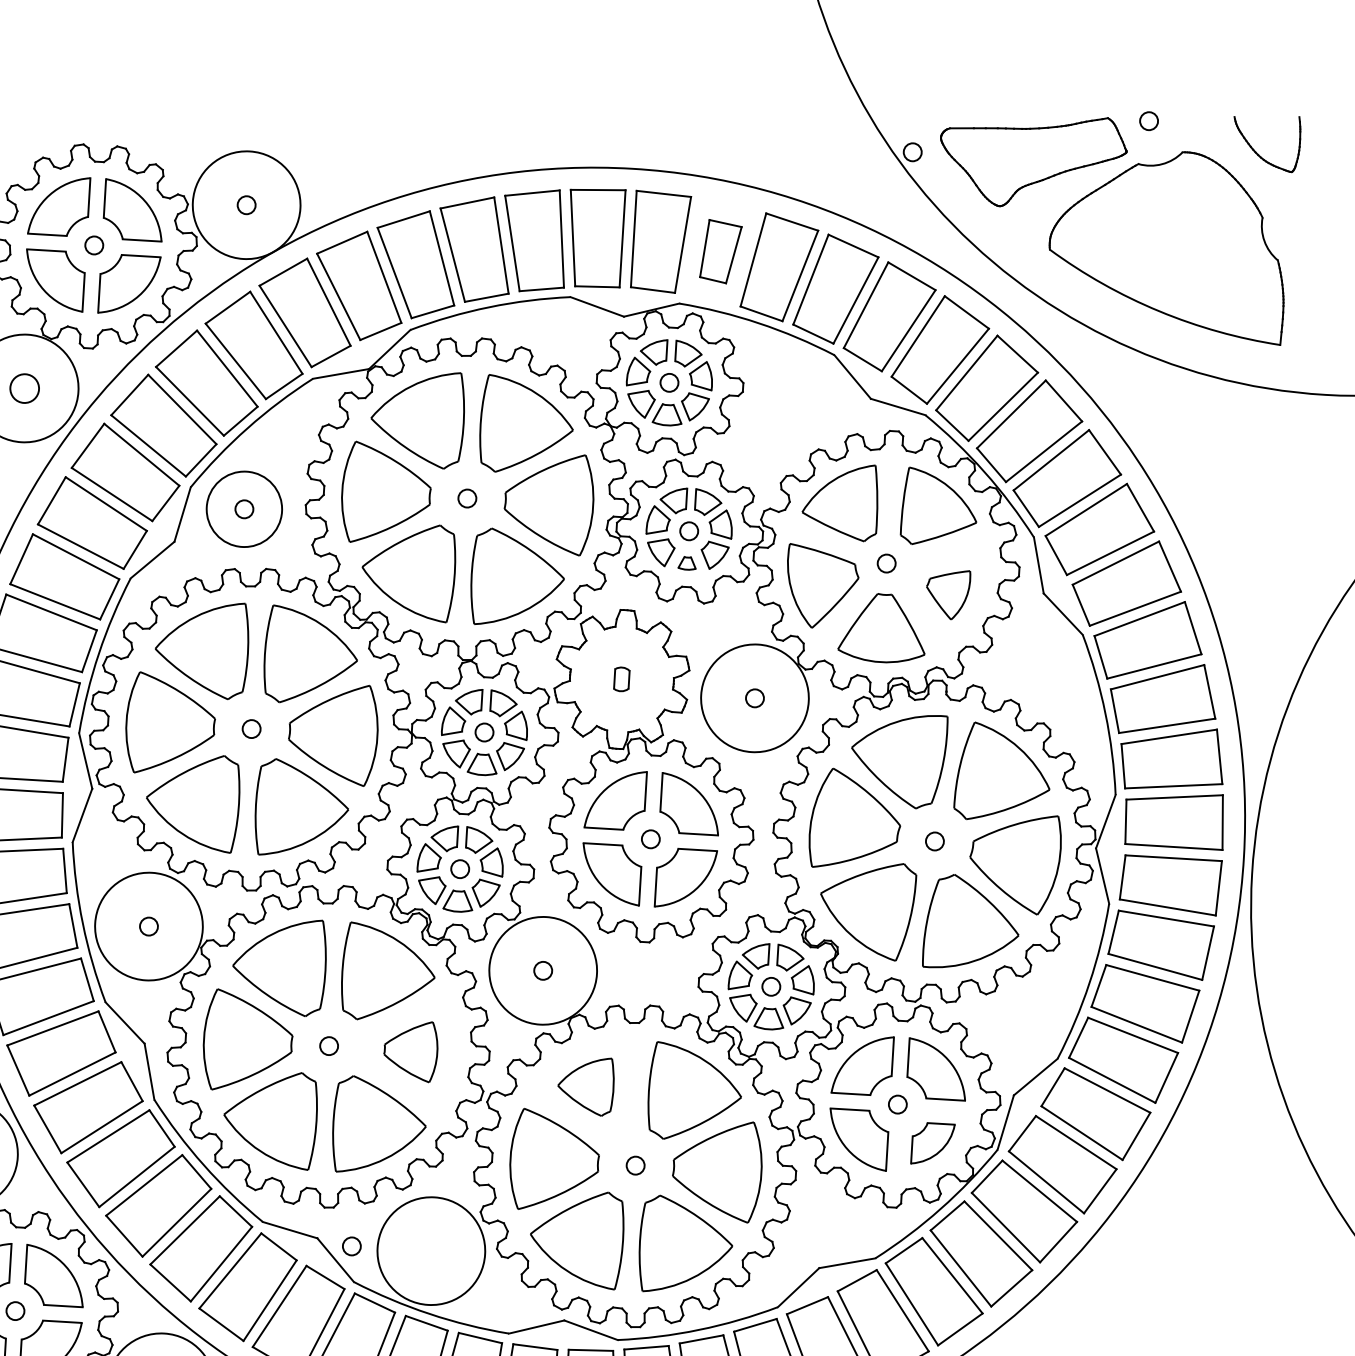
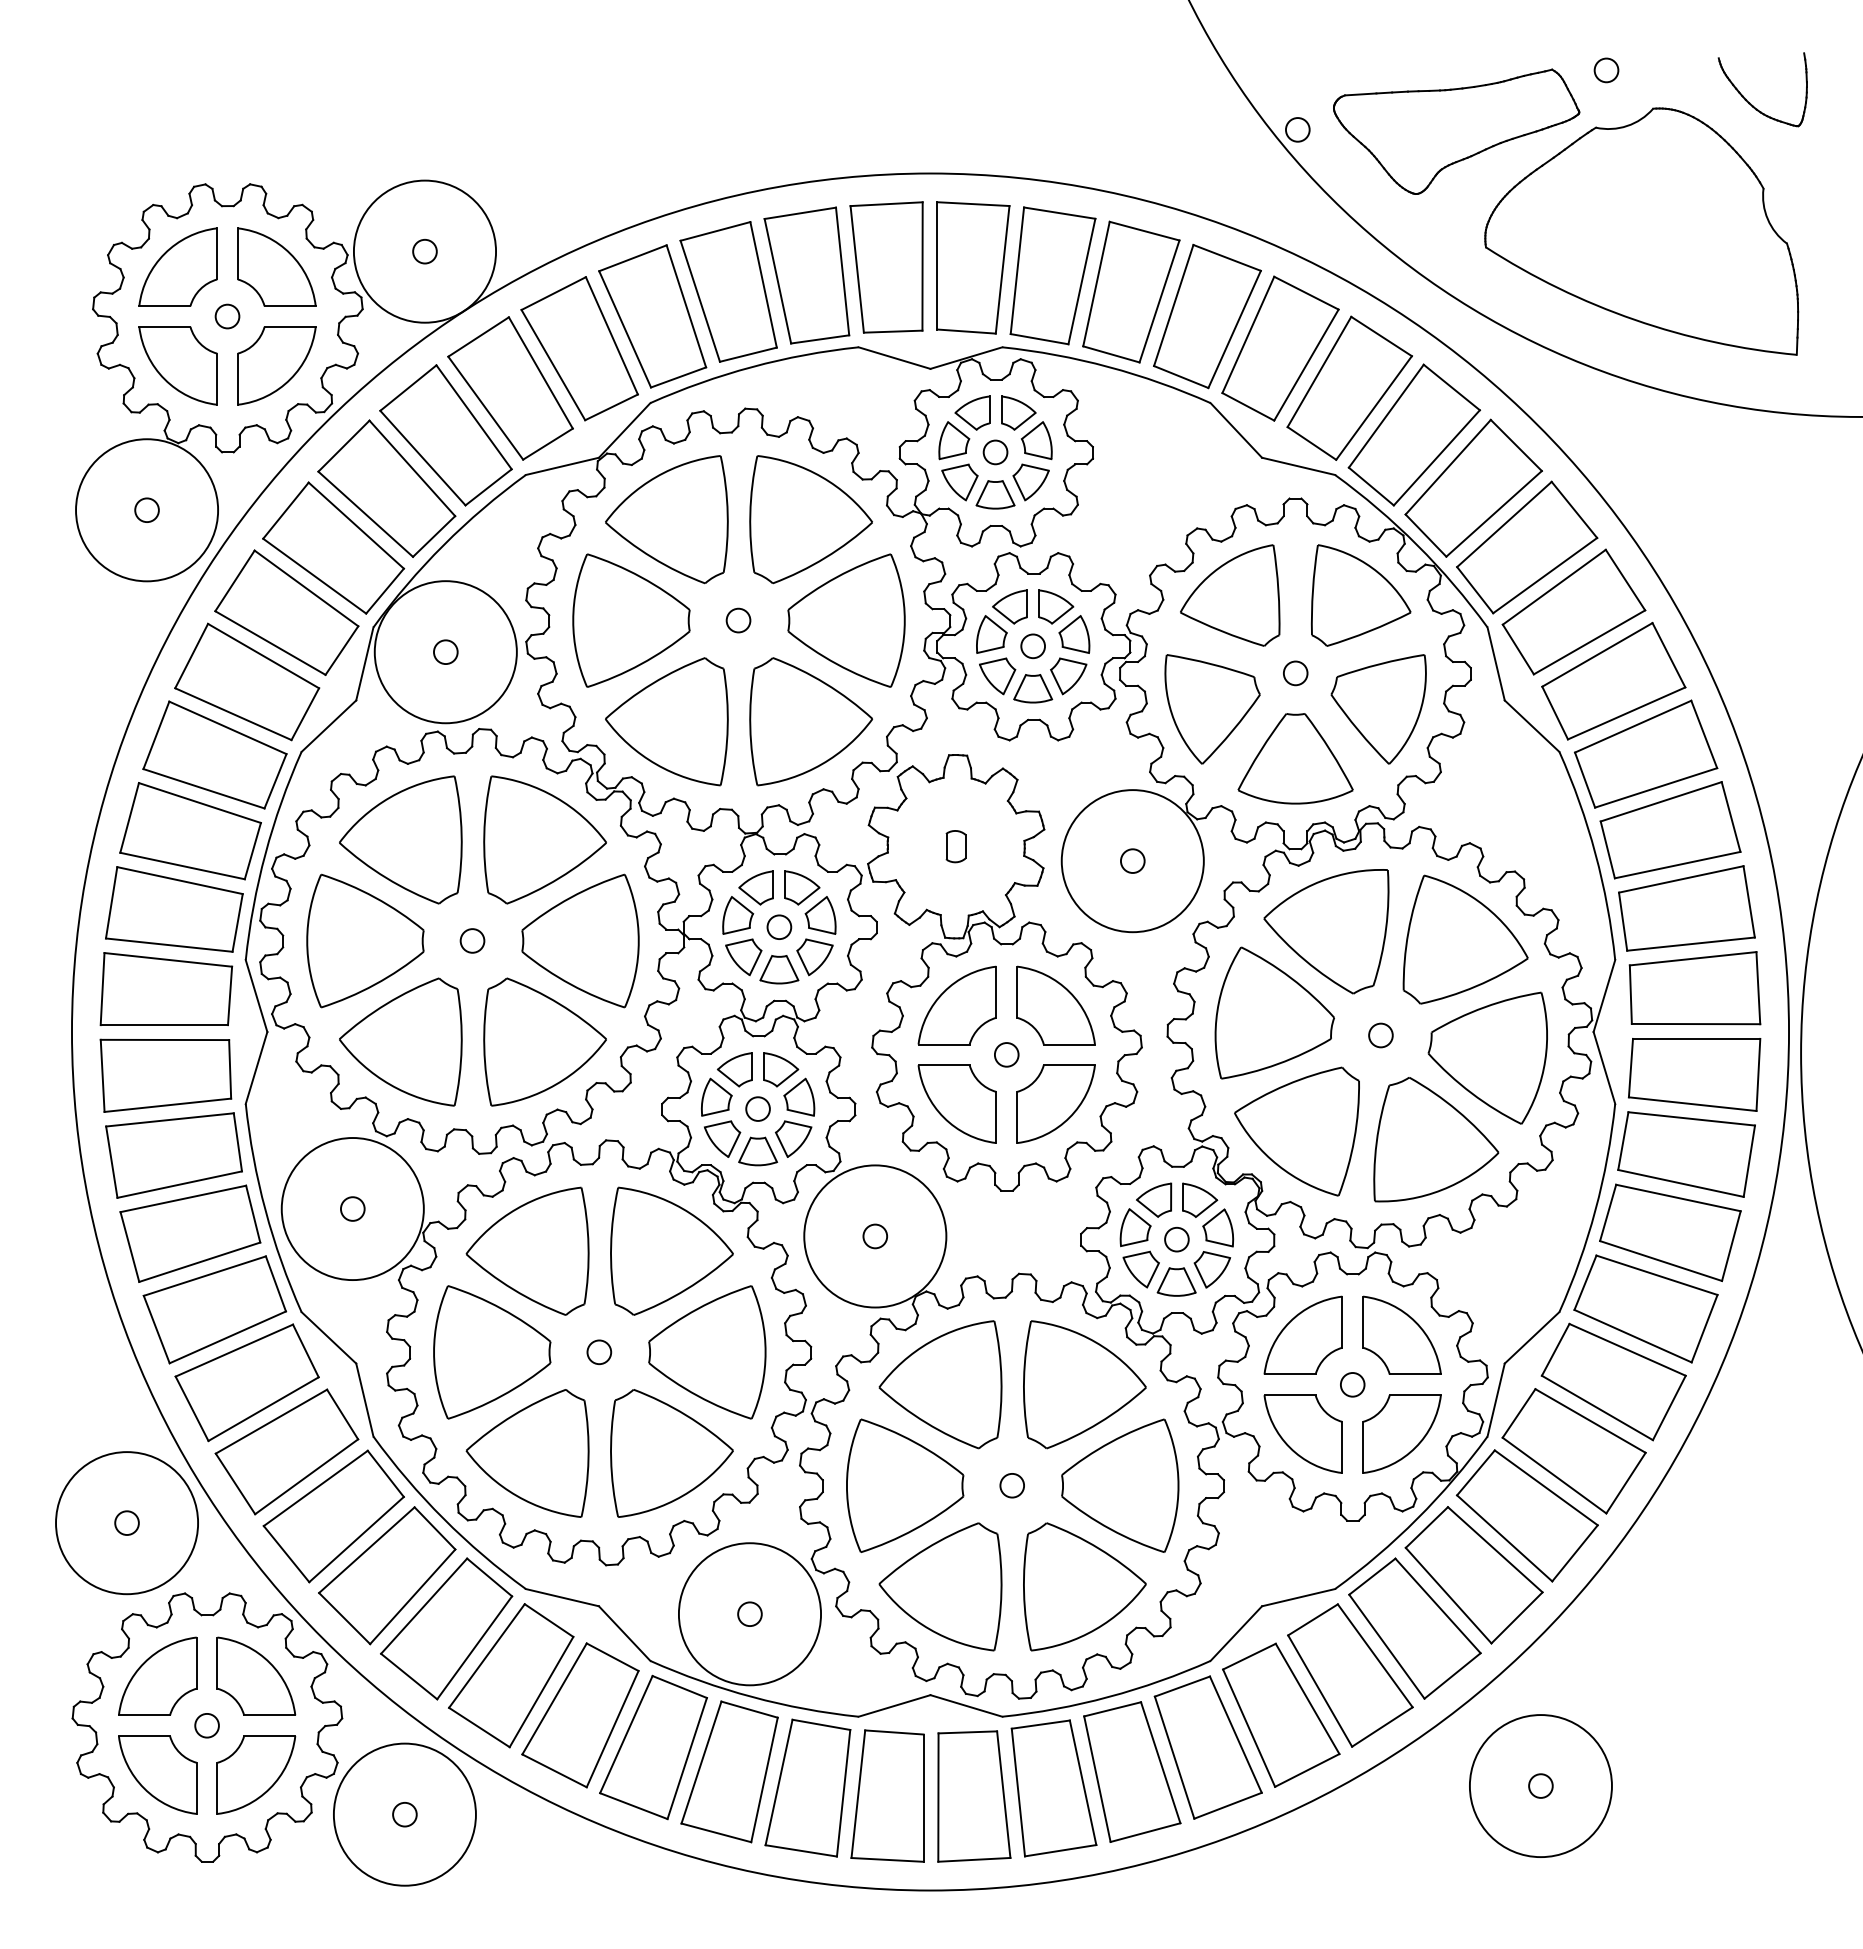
part: (720, 251) -> (1052, 275), size x1.67
circle: (24, 387) -> (146, 509), size x0.62
circle: (244, 509) -> (445, 652), size x1.43
part: (687, 563) -> (1033, 688), size x1.67
part: (947, 594) -> (1378, 709), size x1.67
part: (410, 1051) -> (707, 1352), size x1.67
part: (585, 1085) -> (940, 1384), size x1.67
part: (932, 1143) -> (1401, 1433), size x1.43
circle: (351, 1245) -> (749, 1613), moved

